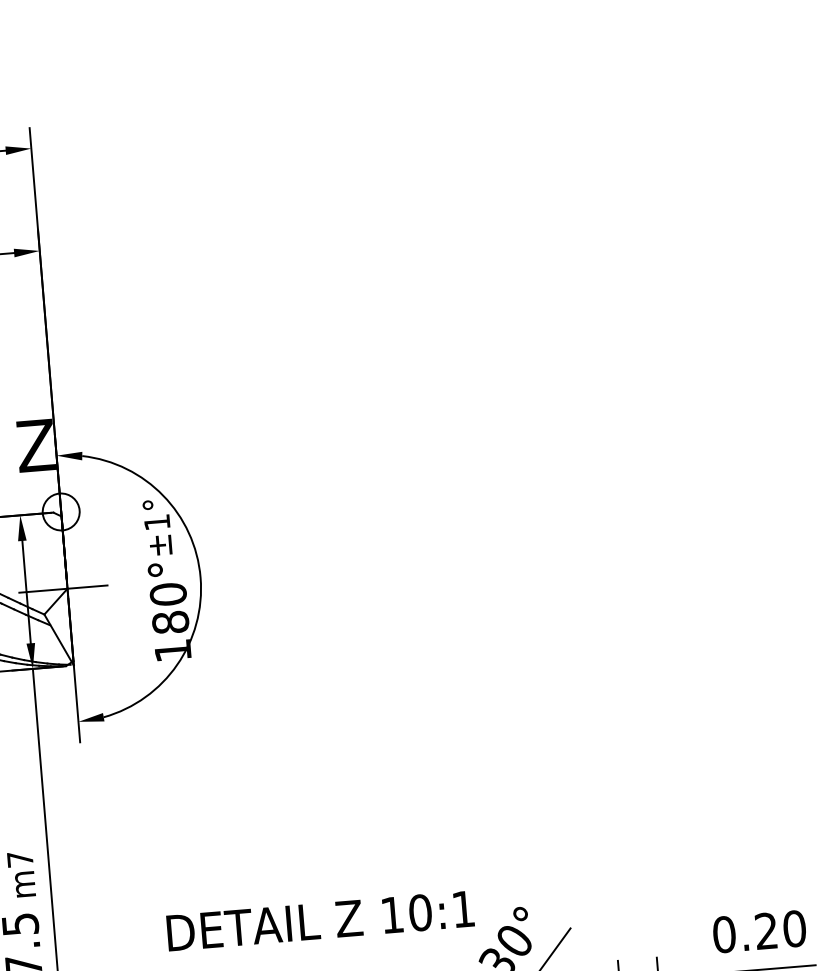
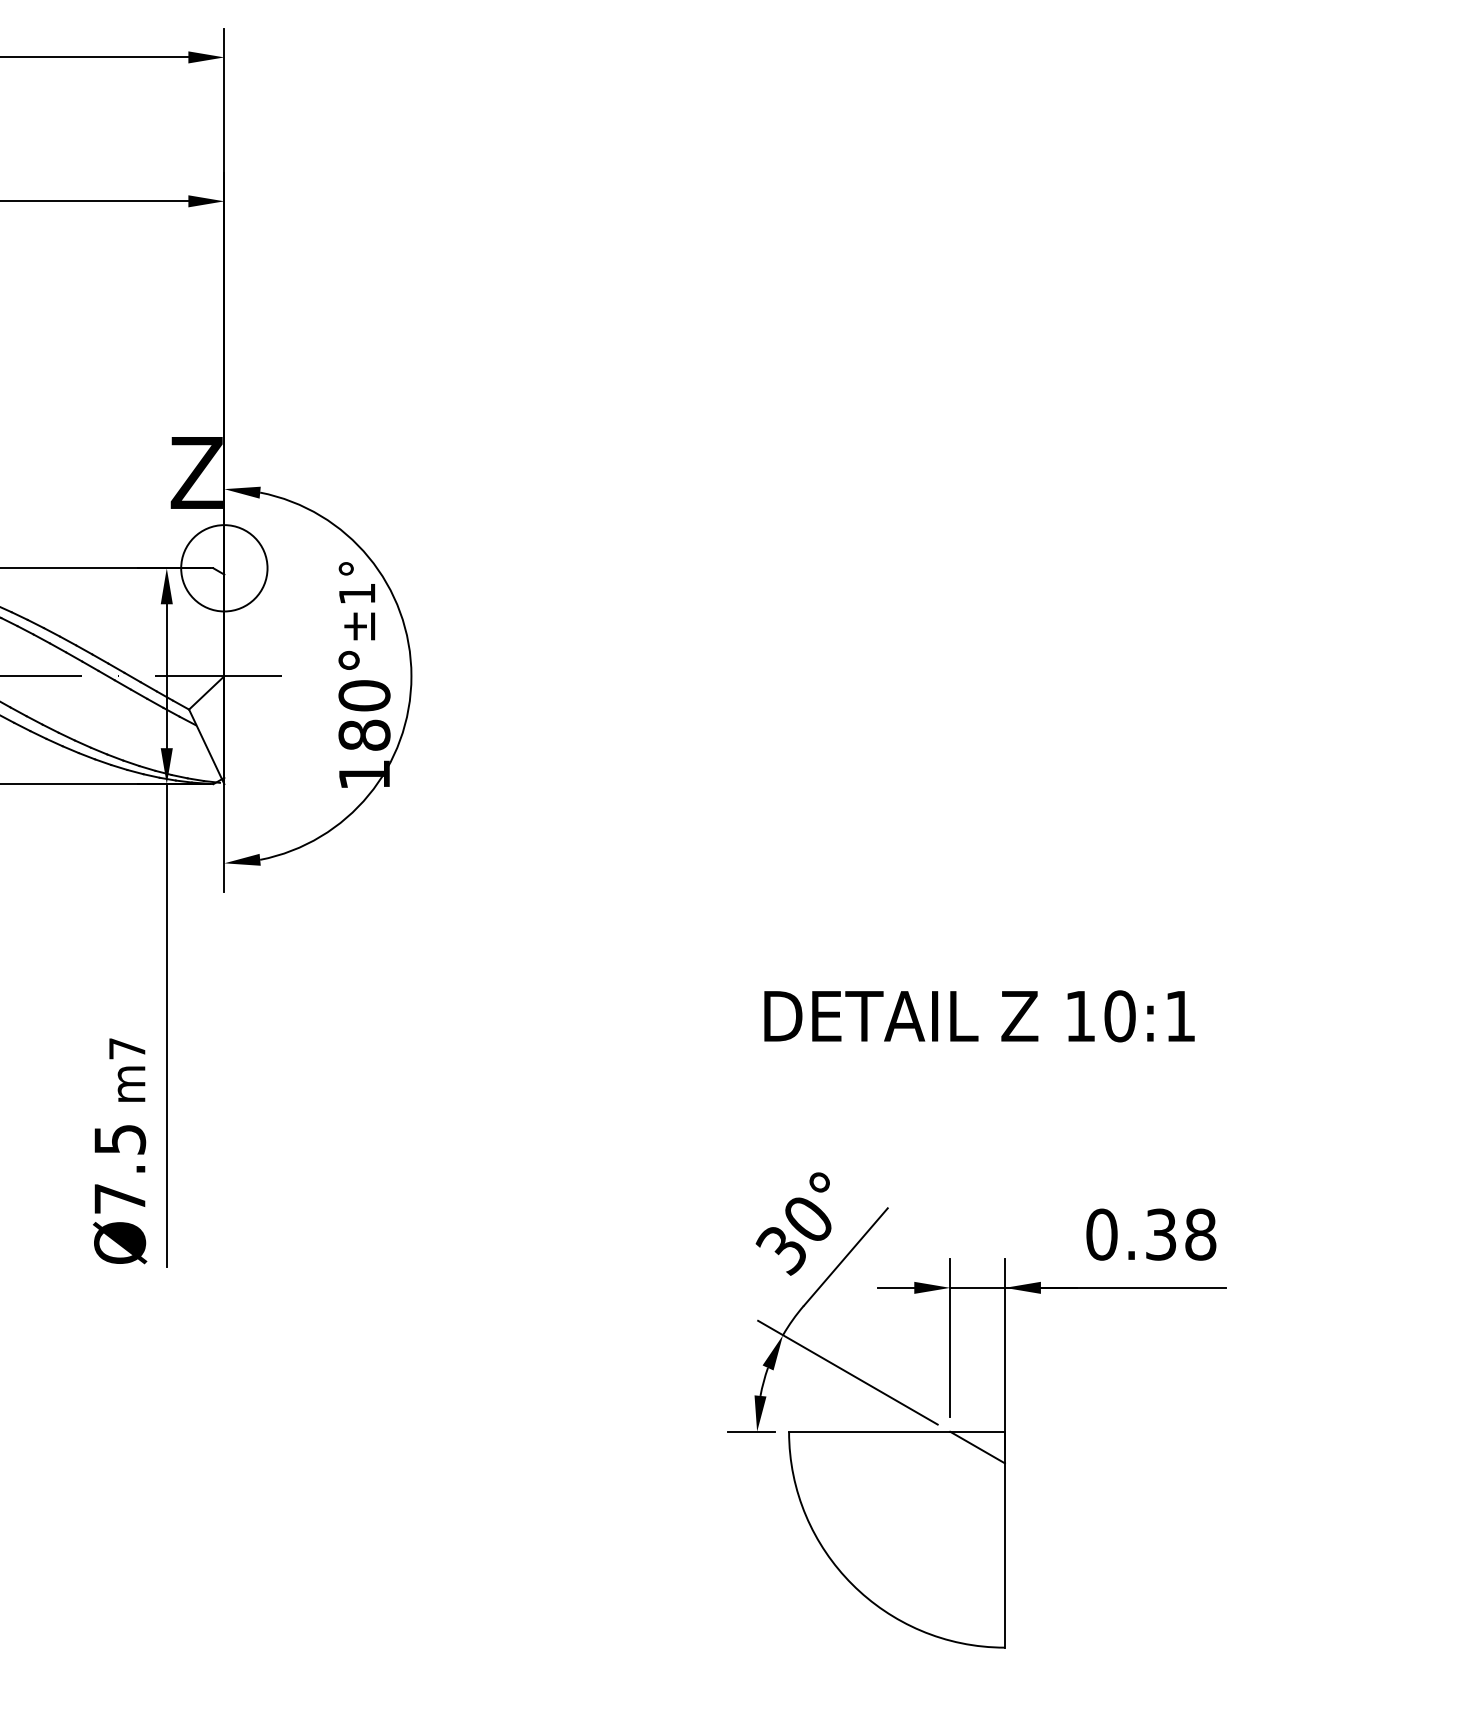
circle: (61, 512) -> (224, 568), size x1.67
text: (320, 921) -> (979, 1016), moved
text: (780, 929) -> (1181, 1234), 0.20 -> 0.38

